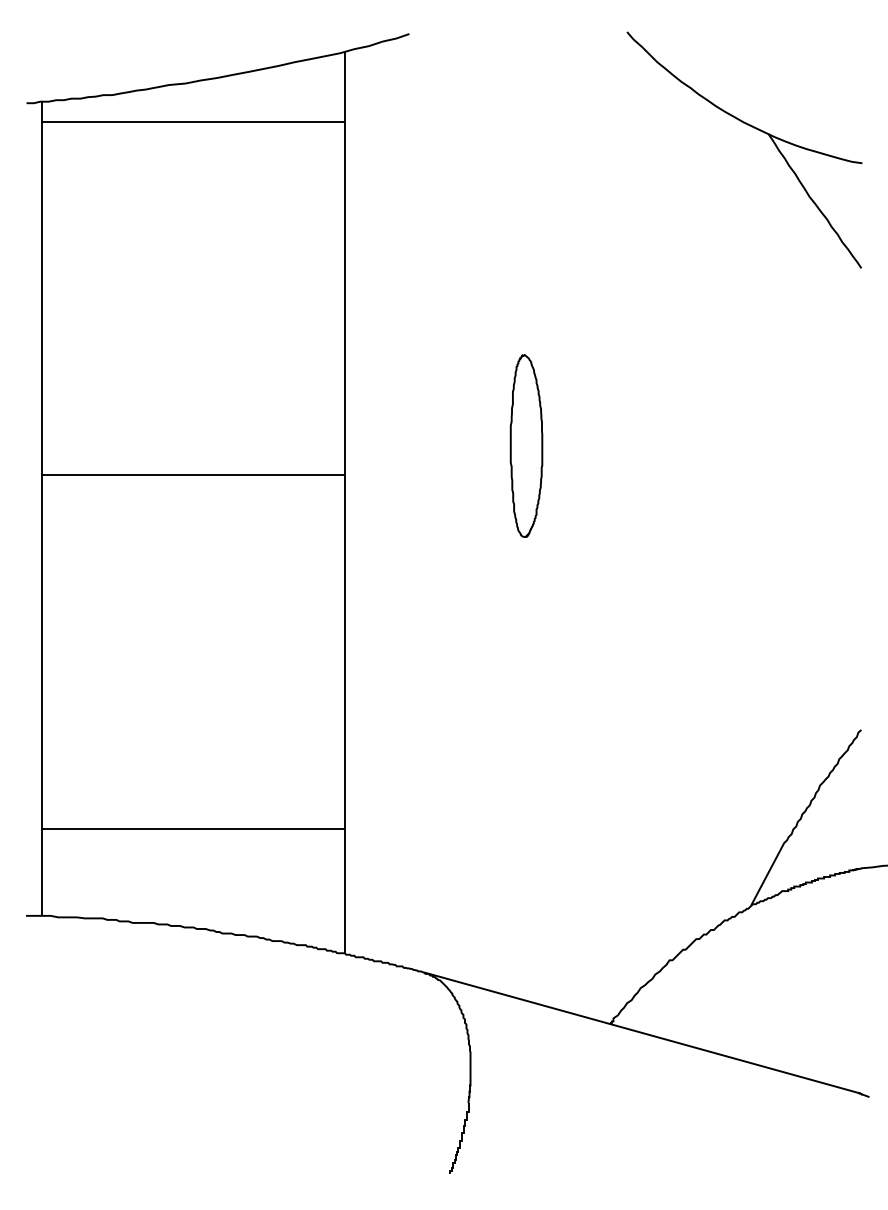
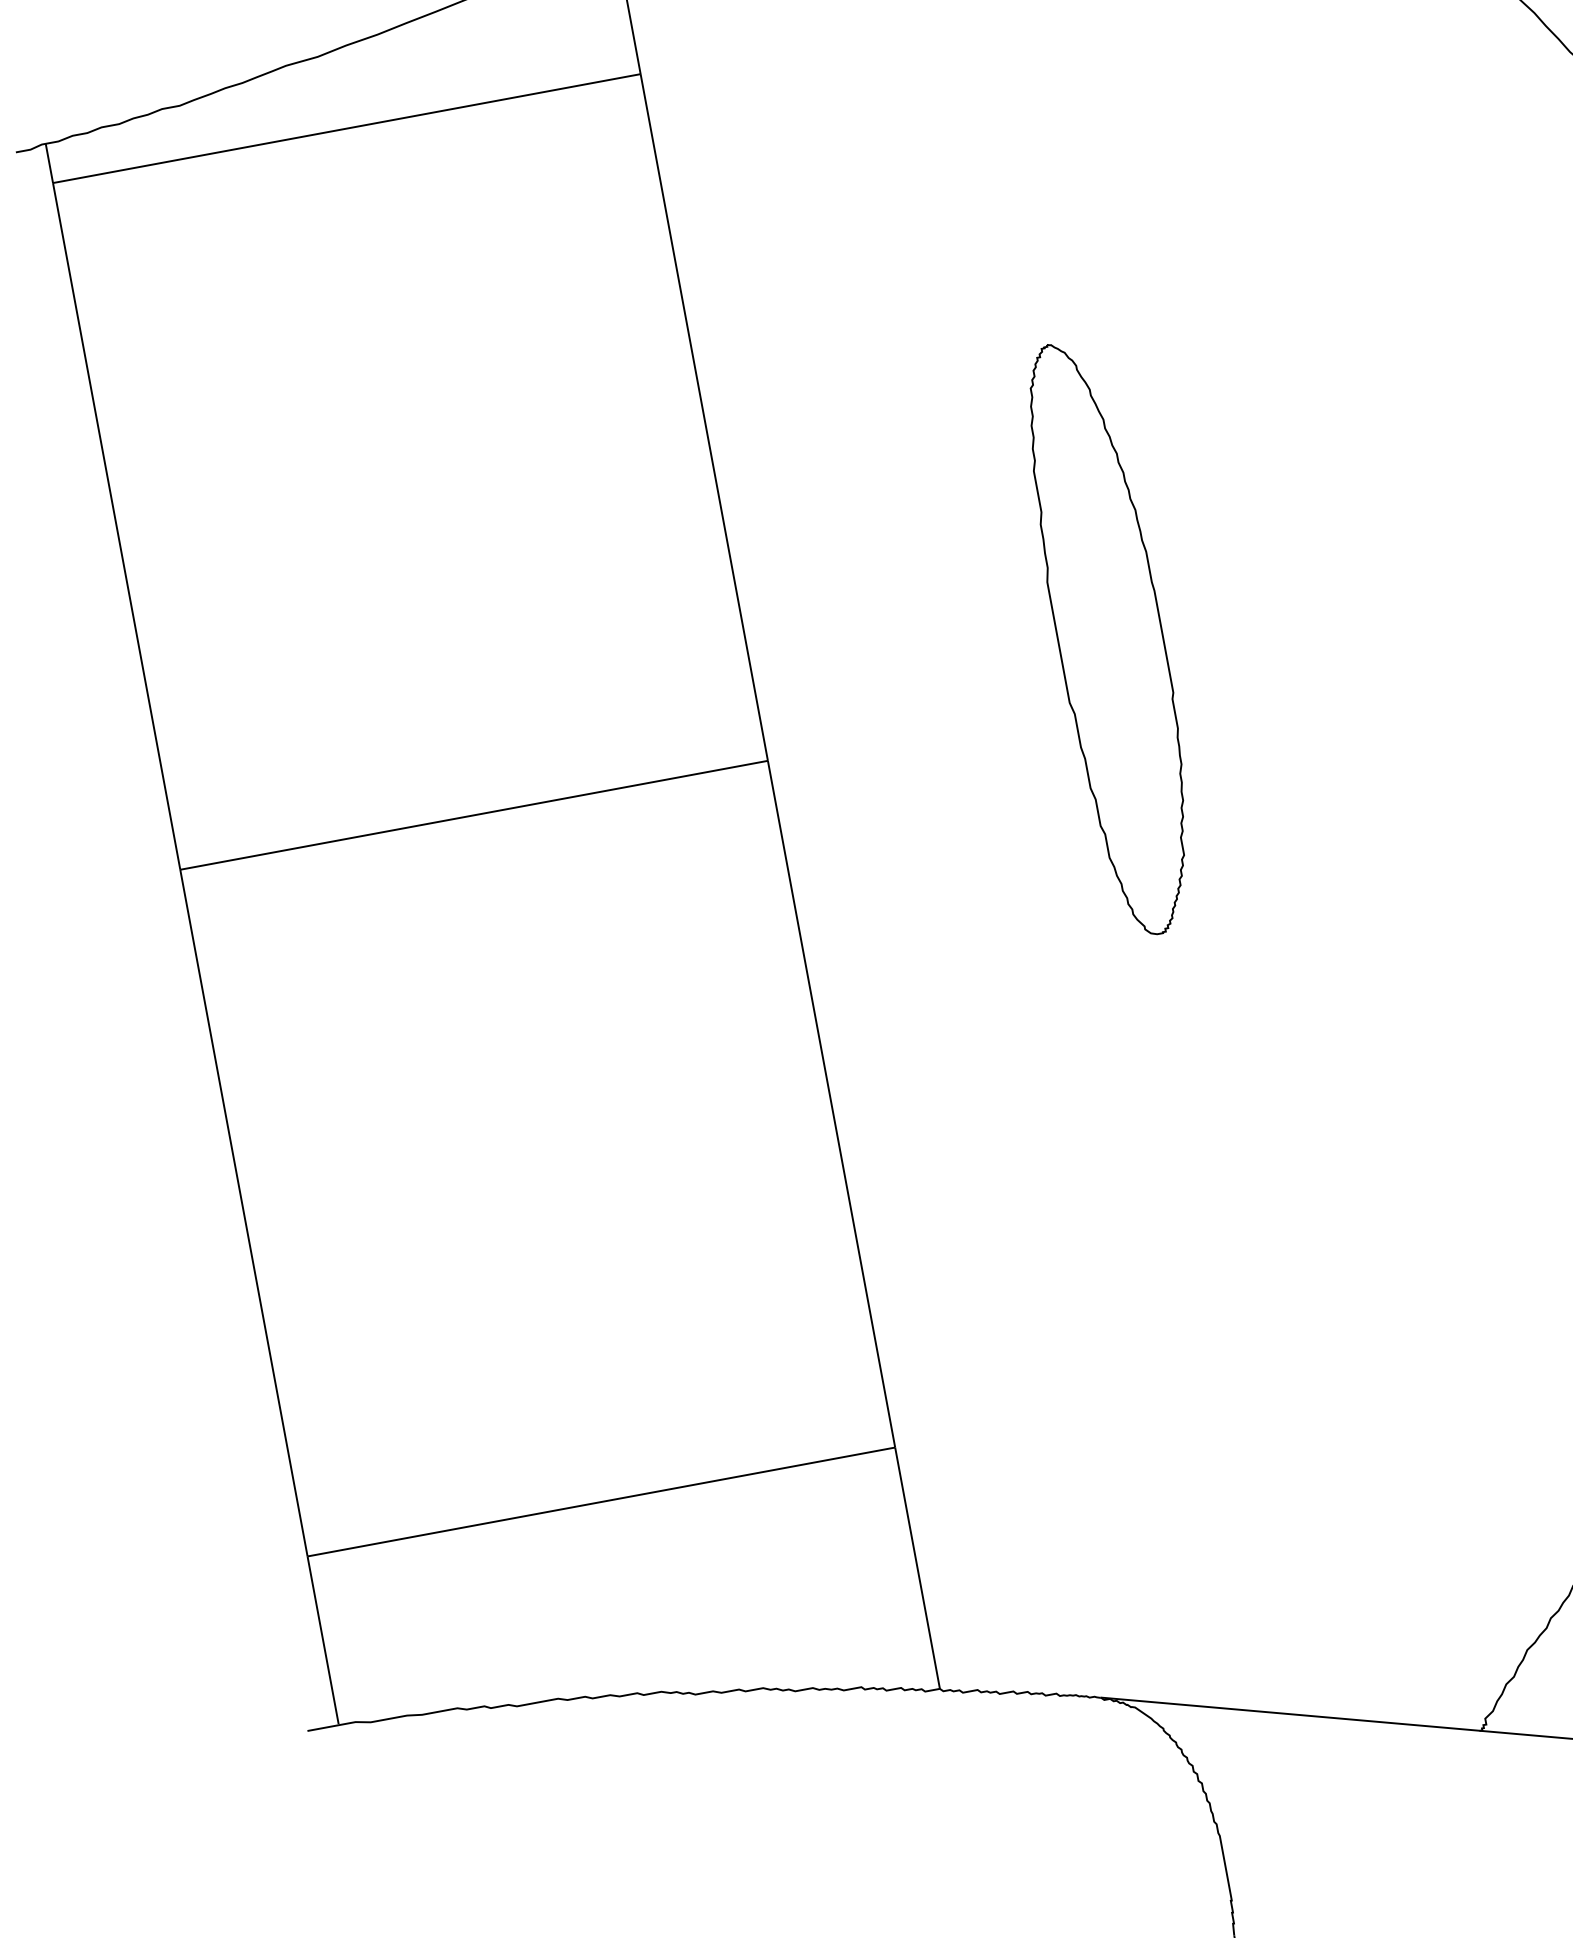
part: (526, 445) -> (1110, 637), size x1.67

